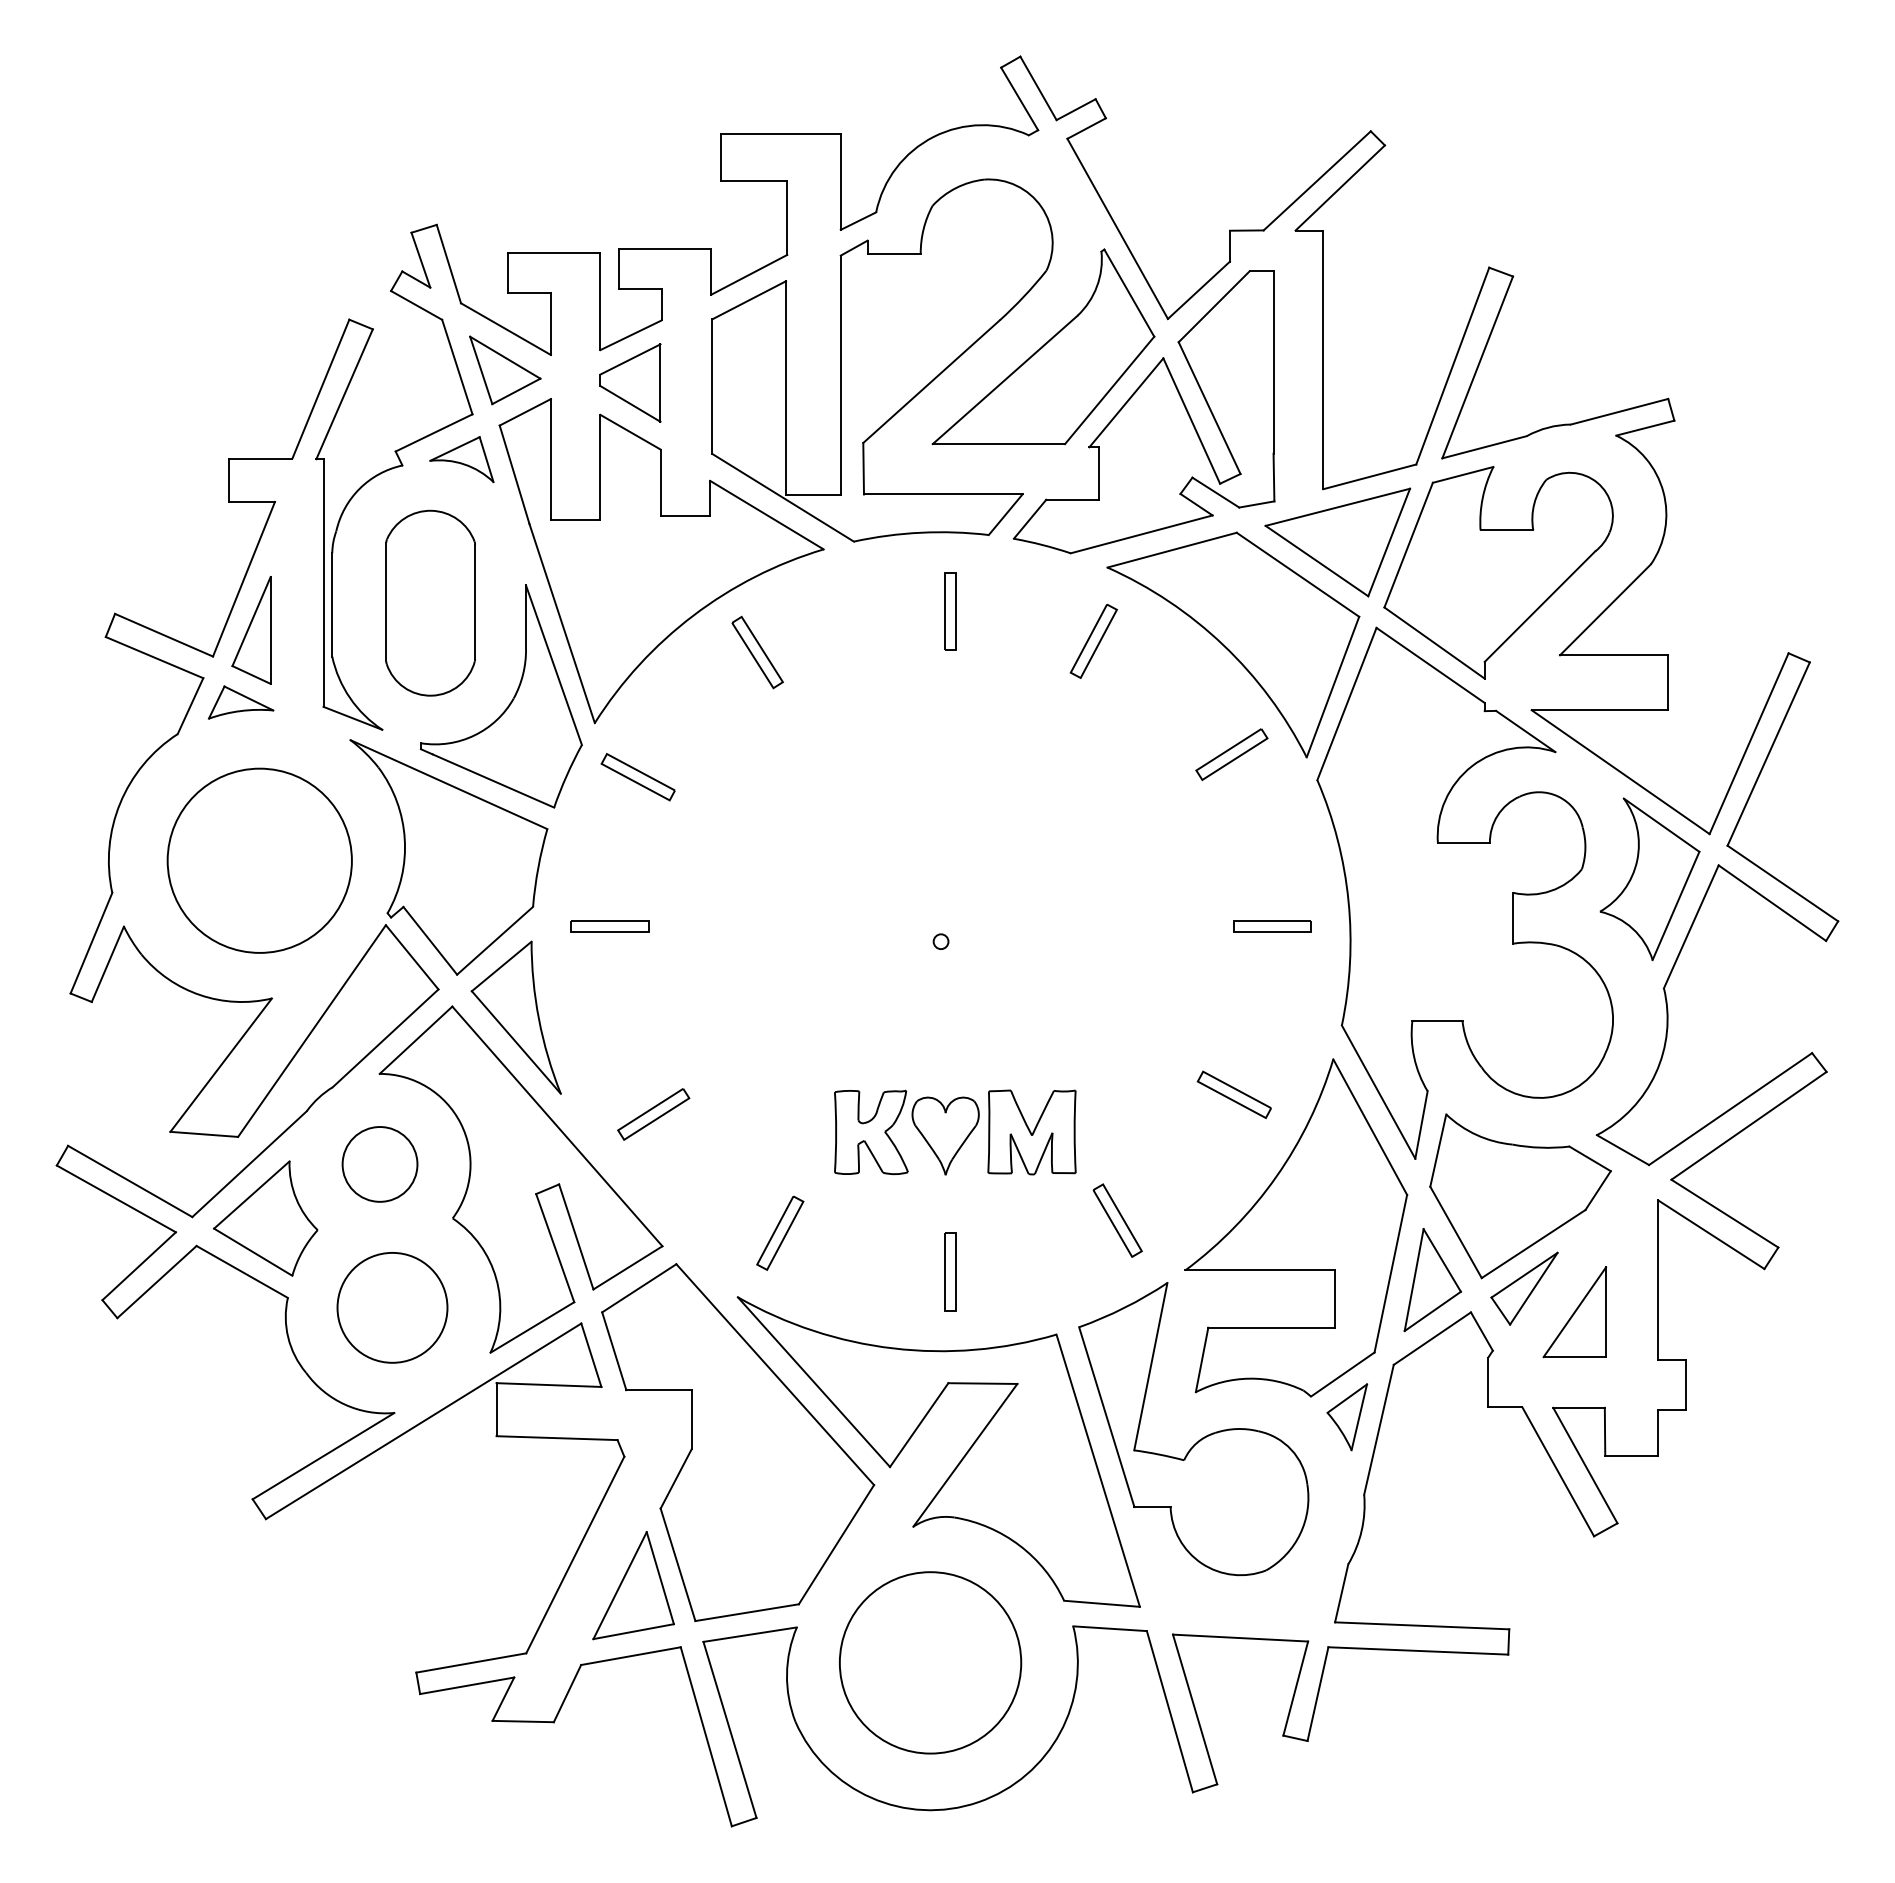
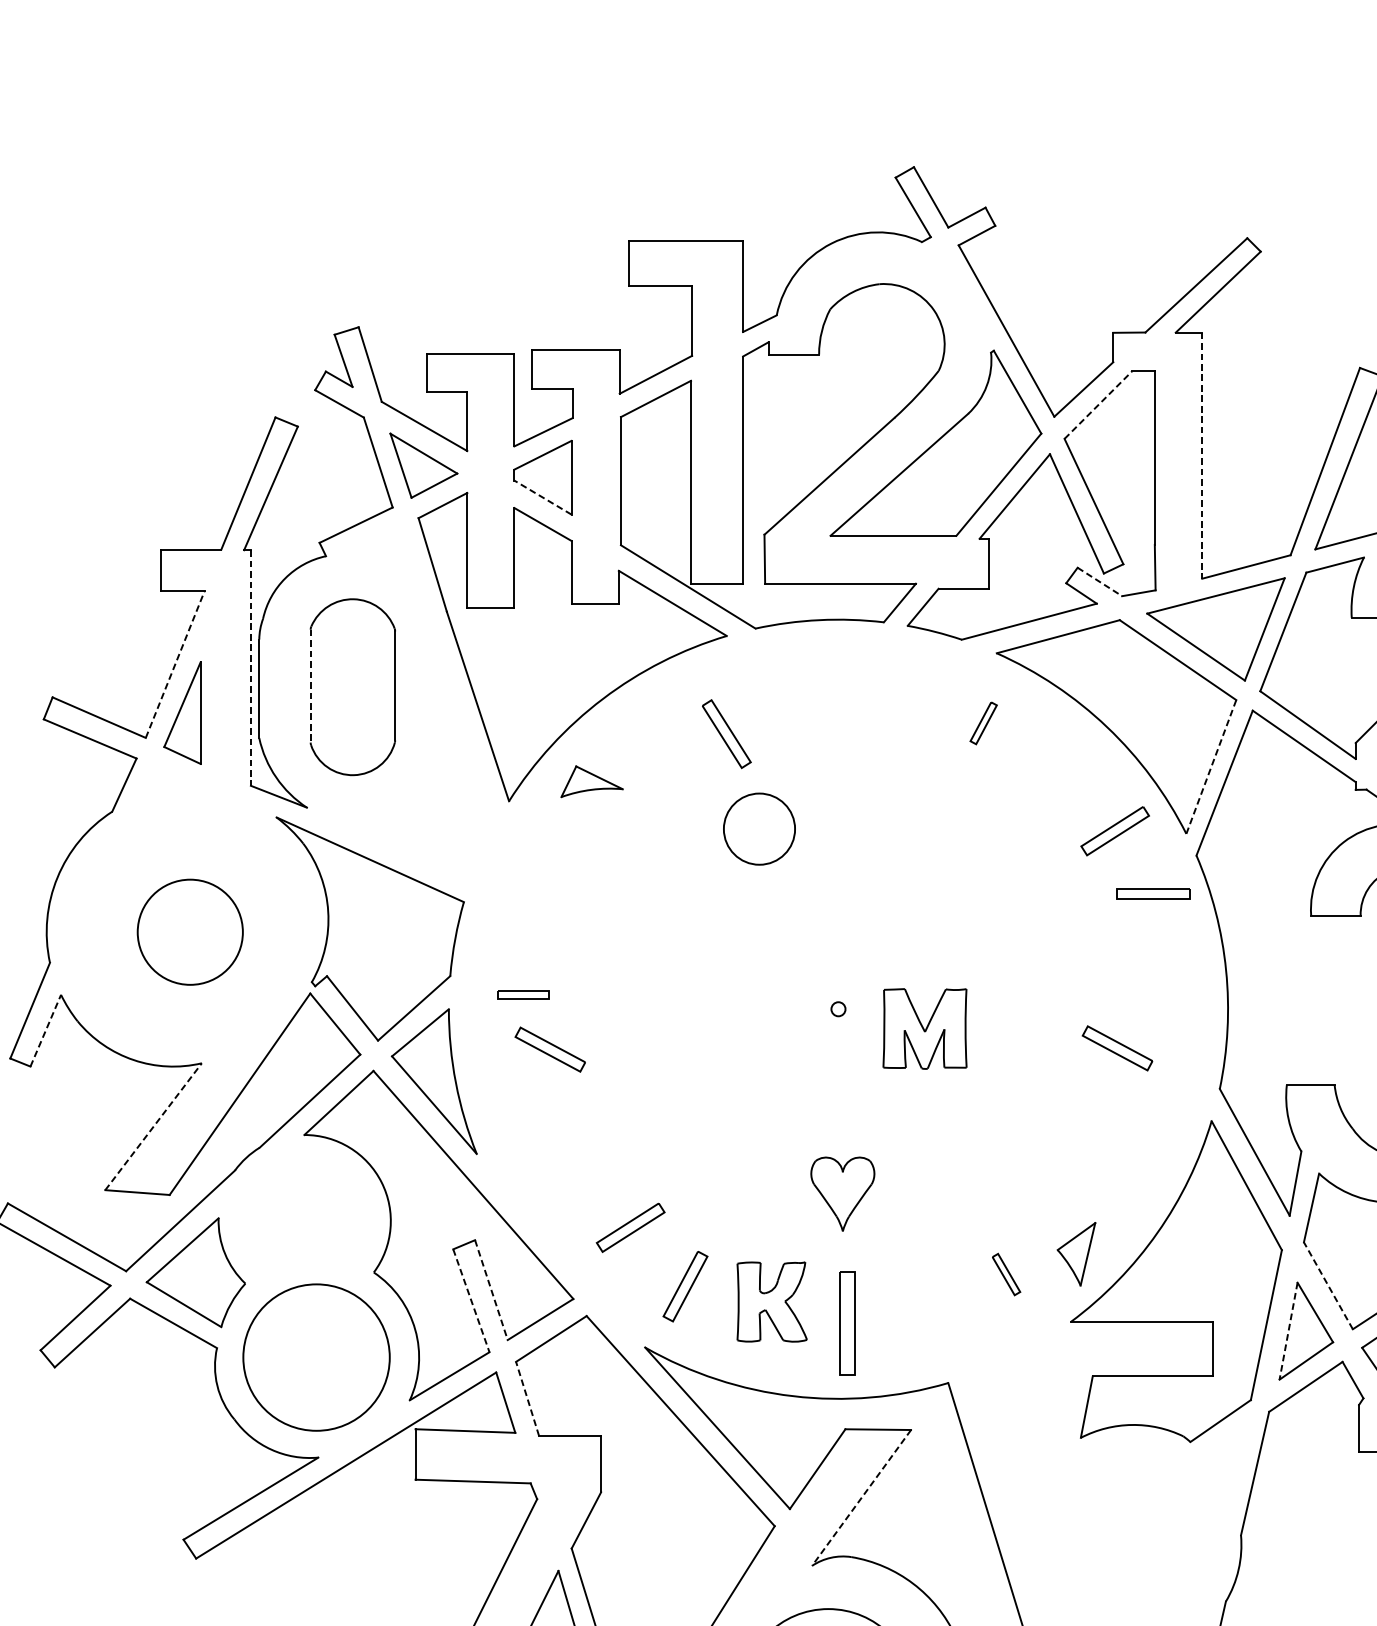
line: (1214, 306) -> (1098, 404), solid -> dashed
line: (1323, 360) -> (1202, 456), solid -> dashed
line: (630, 403) -> (543, 497), solid -> dashed
part: (461, 459) -> (382, 550), removed
line: (1215, 492) -> (1099, 581), solid -> dashed
line: (244, 578) -> (175, 663), solid -> dashed
line: (323, 583) -> (250, 668), solid -> dashed
line: (386, 602) -> (310, 686), solid -> dashed
part: (950, 611) -> (847, 695), removed
part: (1093, 640) -> (983, 722), size x0.6
part: (757, 652) -> (726, 734), moved
line: (1333, 686) -> (1211, 766), solid -> dashed
part: (510, 701) -> (428, 780), removed
part: (241, 702) -> (592, 781), moved
part: (637, 777) -> (549, 1049), moved
circle: (259, 860) -> (190, 931), size x0.6
part: (609, 926) -> (523, 994), size x0.7
part: (1272, 926) -> (1153, 893), moved
line: (107, 964) -> (45, 1030), solid -> dashed
line: (221, 1065) -> (153, 1127), solid -> dashed
part: (1233, 1094) -> (1116, 1048), moved
part: (653, 1114) -> (630, 1227), moved
part: (871, 1132) -> (772, 1302), moved
part: (1031, 1132) -> (924, 1029), moved
circle: (379, 1164) -> (758, 829), moved
part: (1117, 1220) -> (1006, 1274), size x0.6
line: (1455, 1231) -> (1327, 1284), solid -> dashed
line: (576, 1237) -> (491, 1290), solid -> dashed
line: (555, 1248) -> (471, 1301), solid -> dashed
part: (950, 1271) -> (847, 1323), size x1.4
line: (1414, 1280) -> (1288, 1331), solid -> dashed
circle: (392, 1307) -> (316, 1357), size x1.4
line: (614, 1351) -> (527, 1399), solid -> dashed
part: (1347, 1417) -> (1076, 1254), moved
part: (1199, 1439) -> (1084, 1482), removed
line: (965, 1455) -> (861, 1498), solid -> dashed

